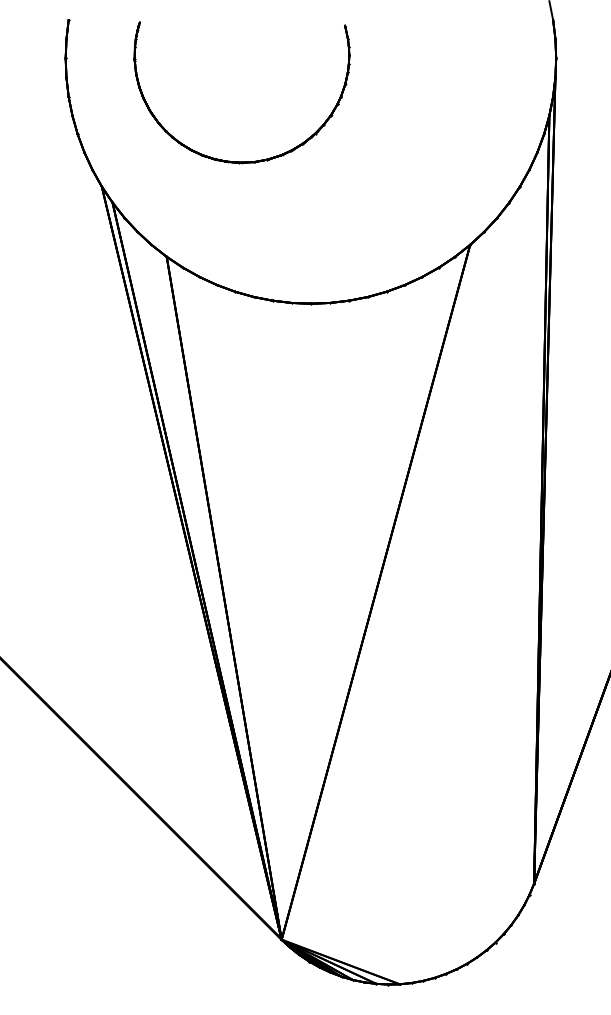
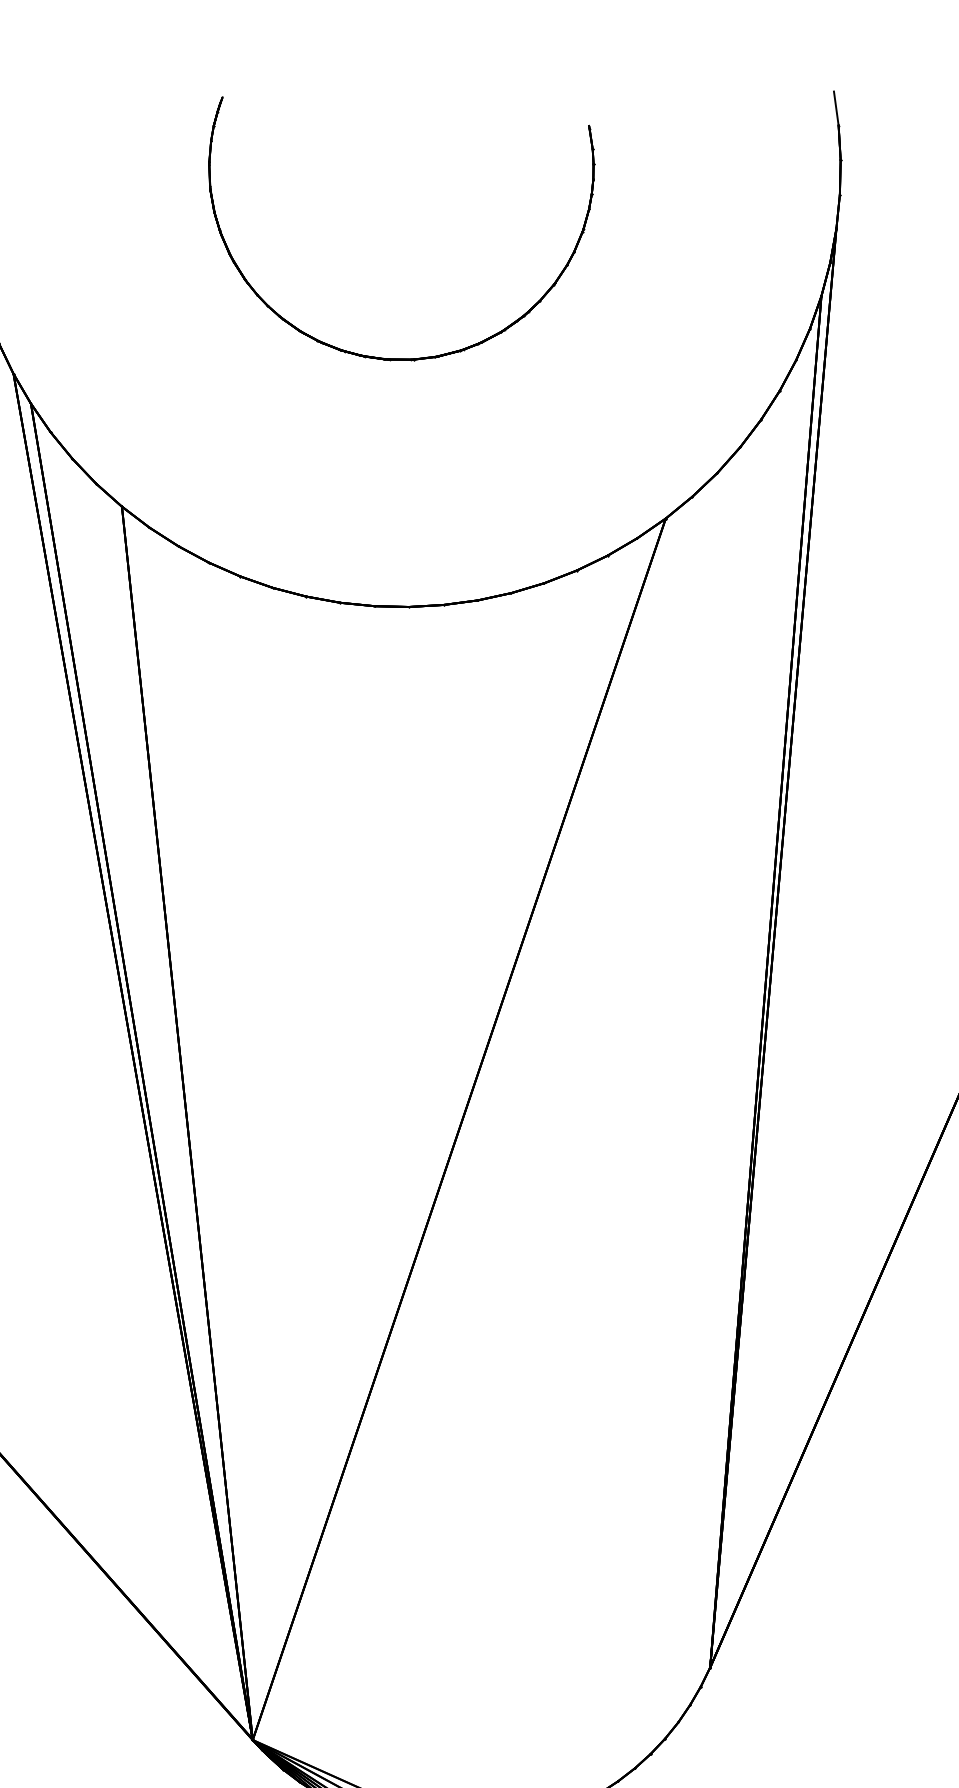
part: (241, 161) -> (389, 357), moved

